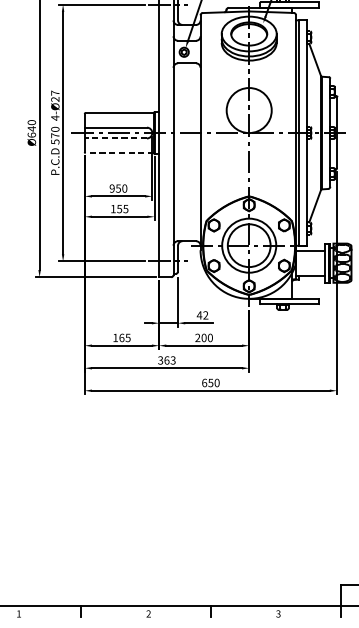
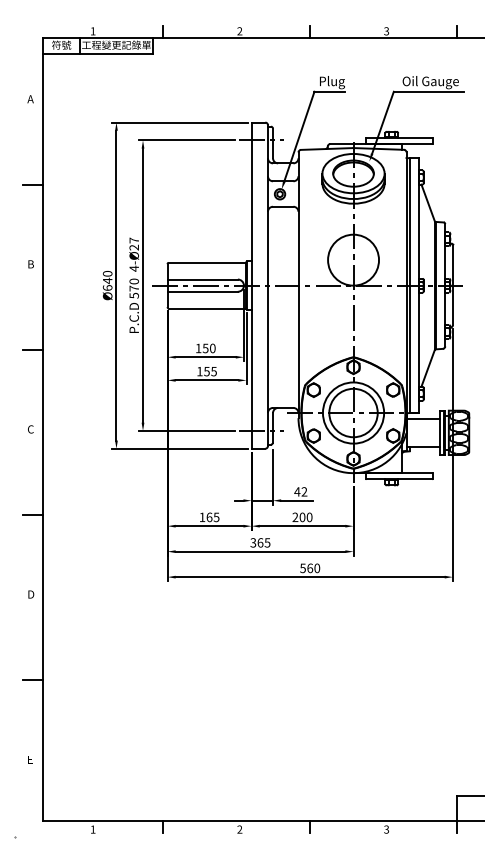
line: (115, 138) -> (202, 291), dashed -> solid
line: (120, 153) -> (207, 308), dashed -> solid
text: (112, 188) -> (198, 348), 950 -> 150
text: (173, 359) -> (267, 541), 363 -> 365
text: (207, 383) -> (306, 568), 650 -> 560

